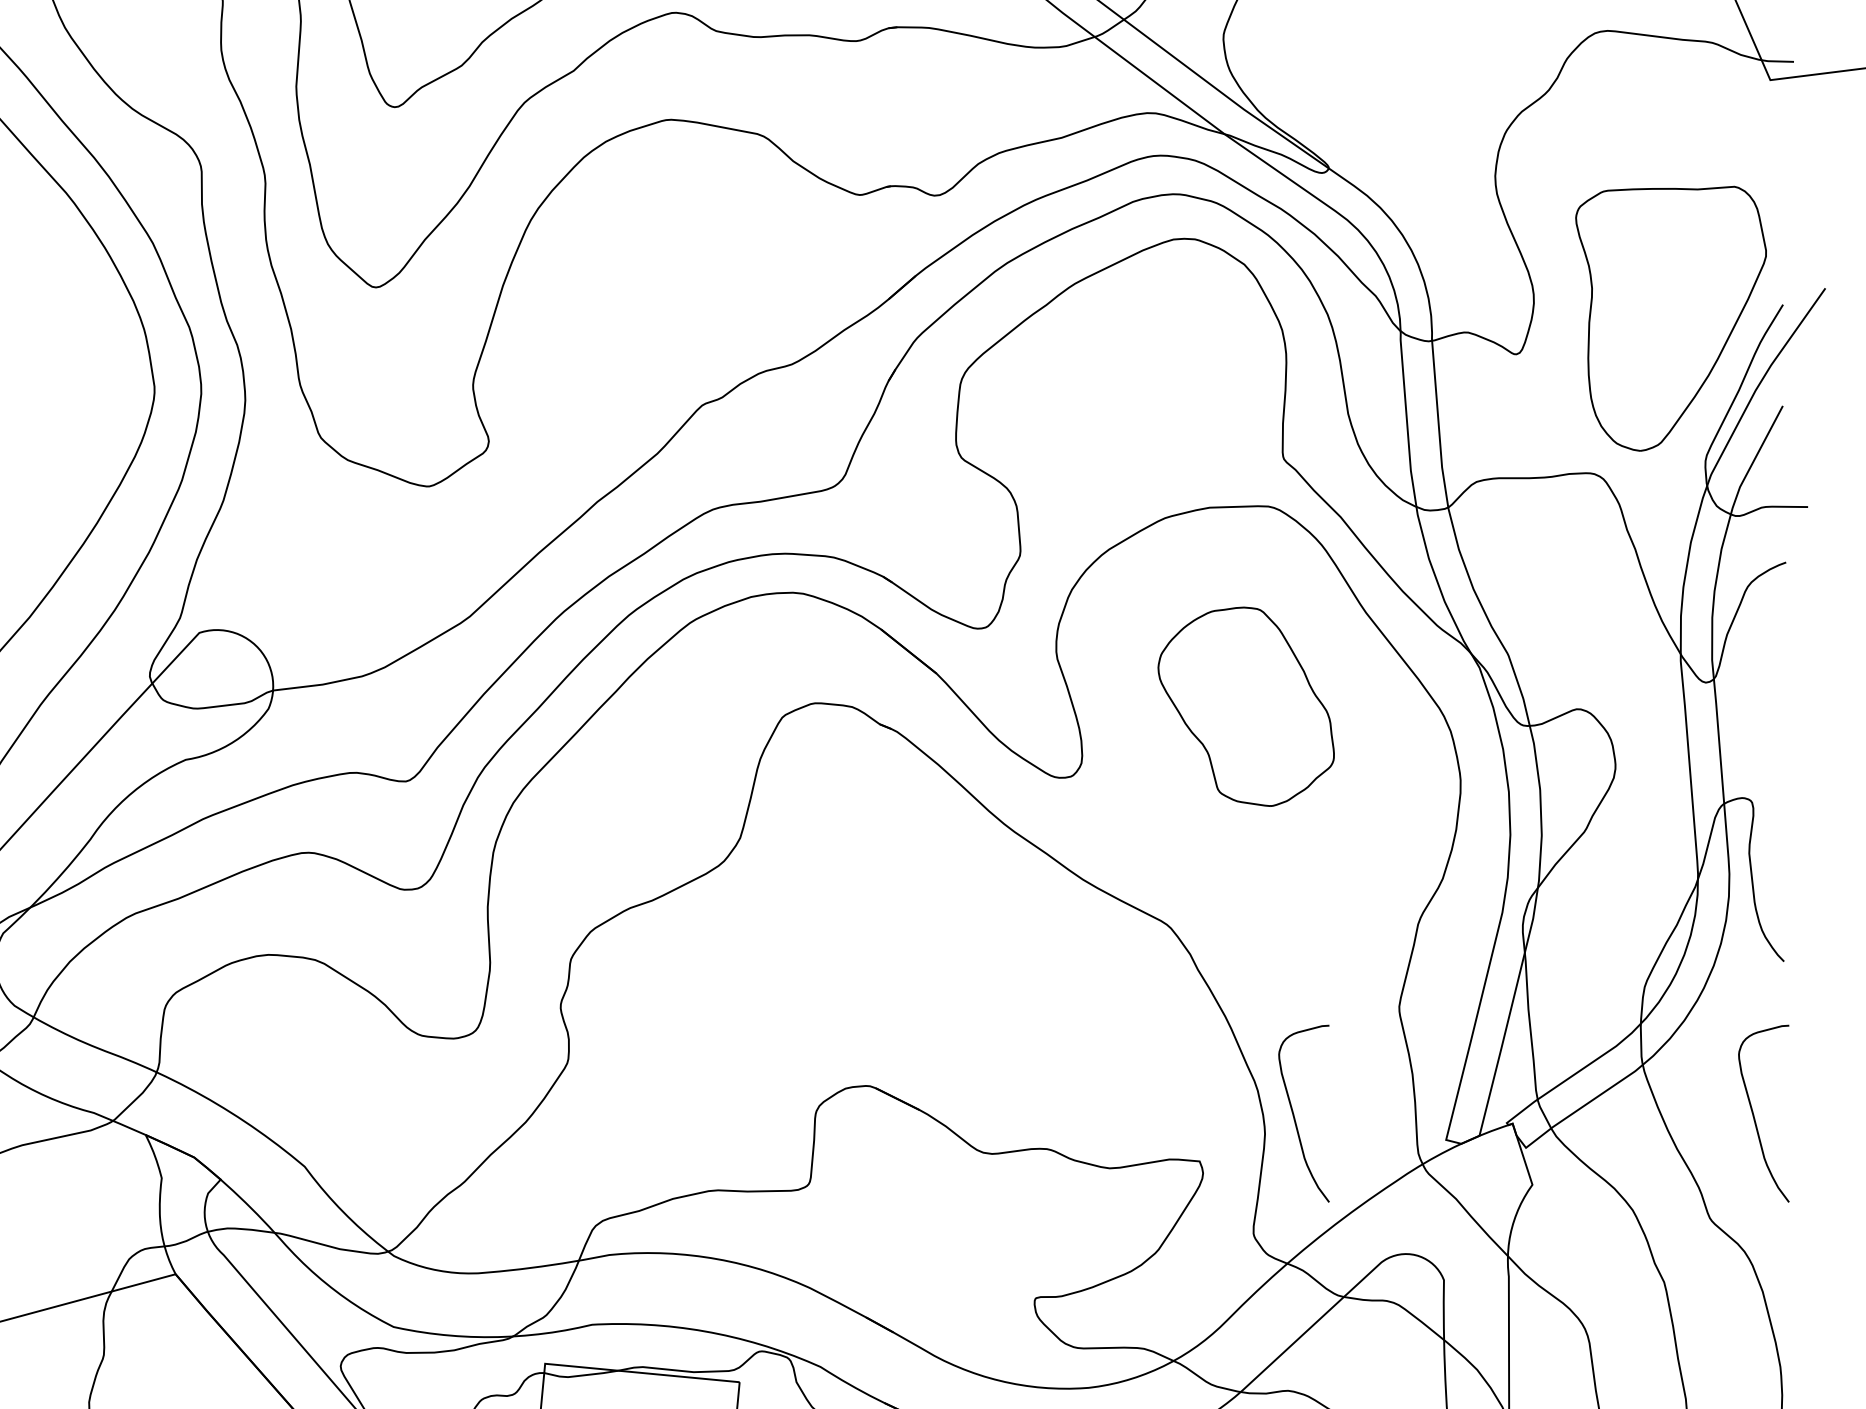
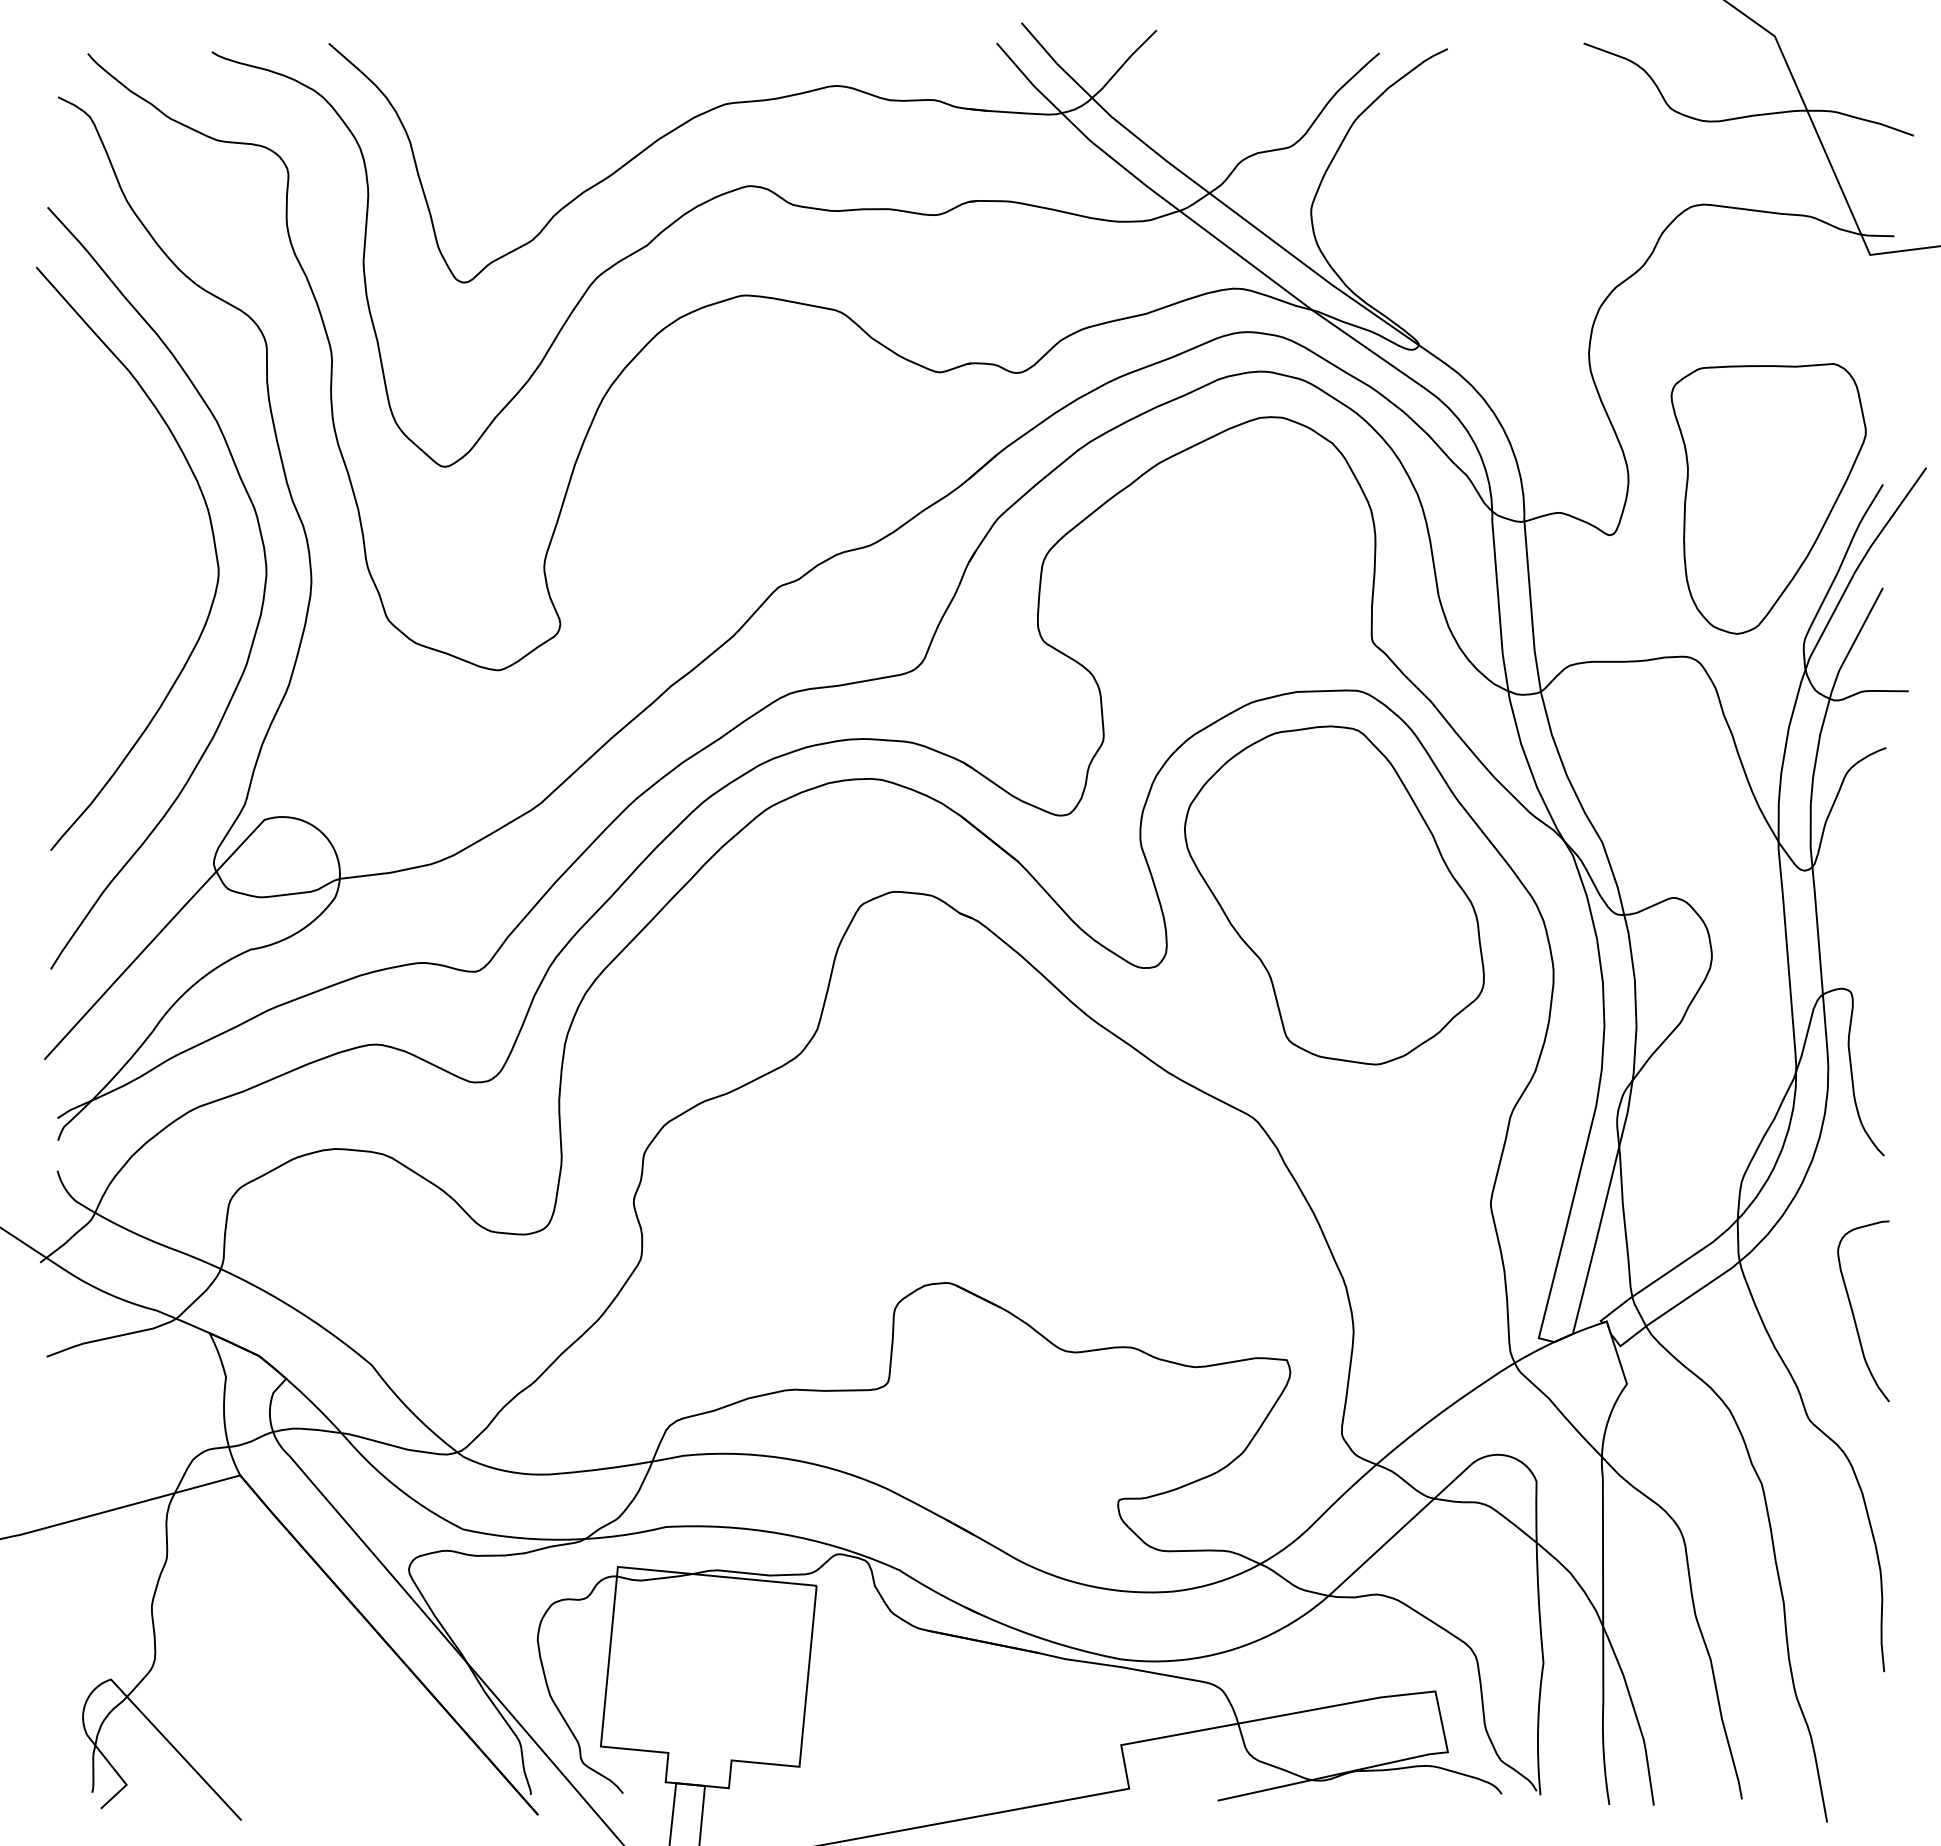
part: (1246, 706) -> (1334, 895), size x1.67
curve: (1295, 1116) -> (1384, 1314), removed

